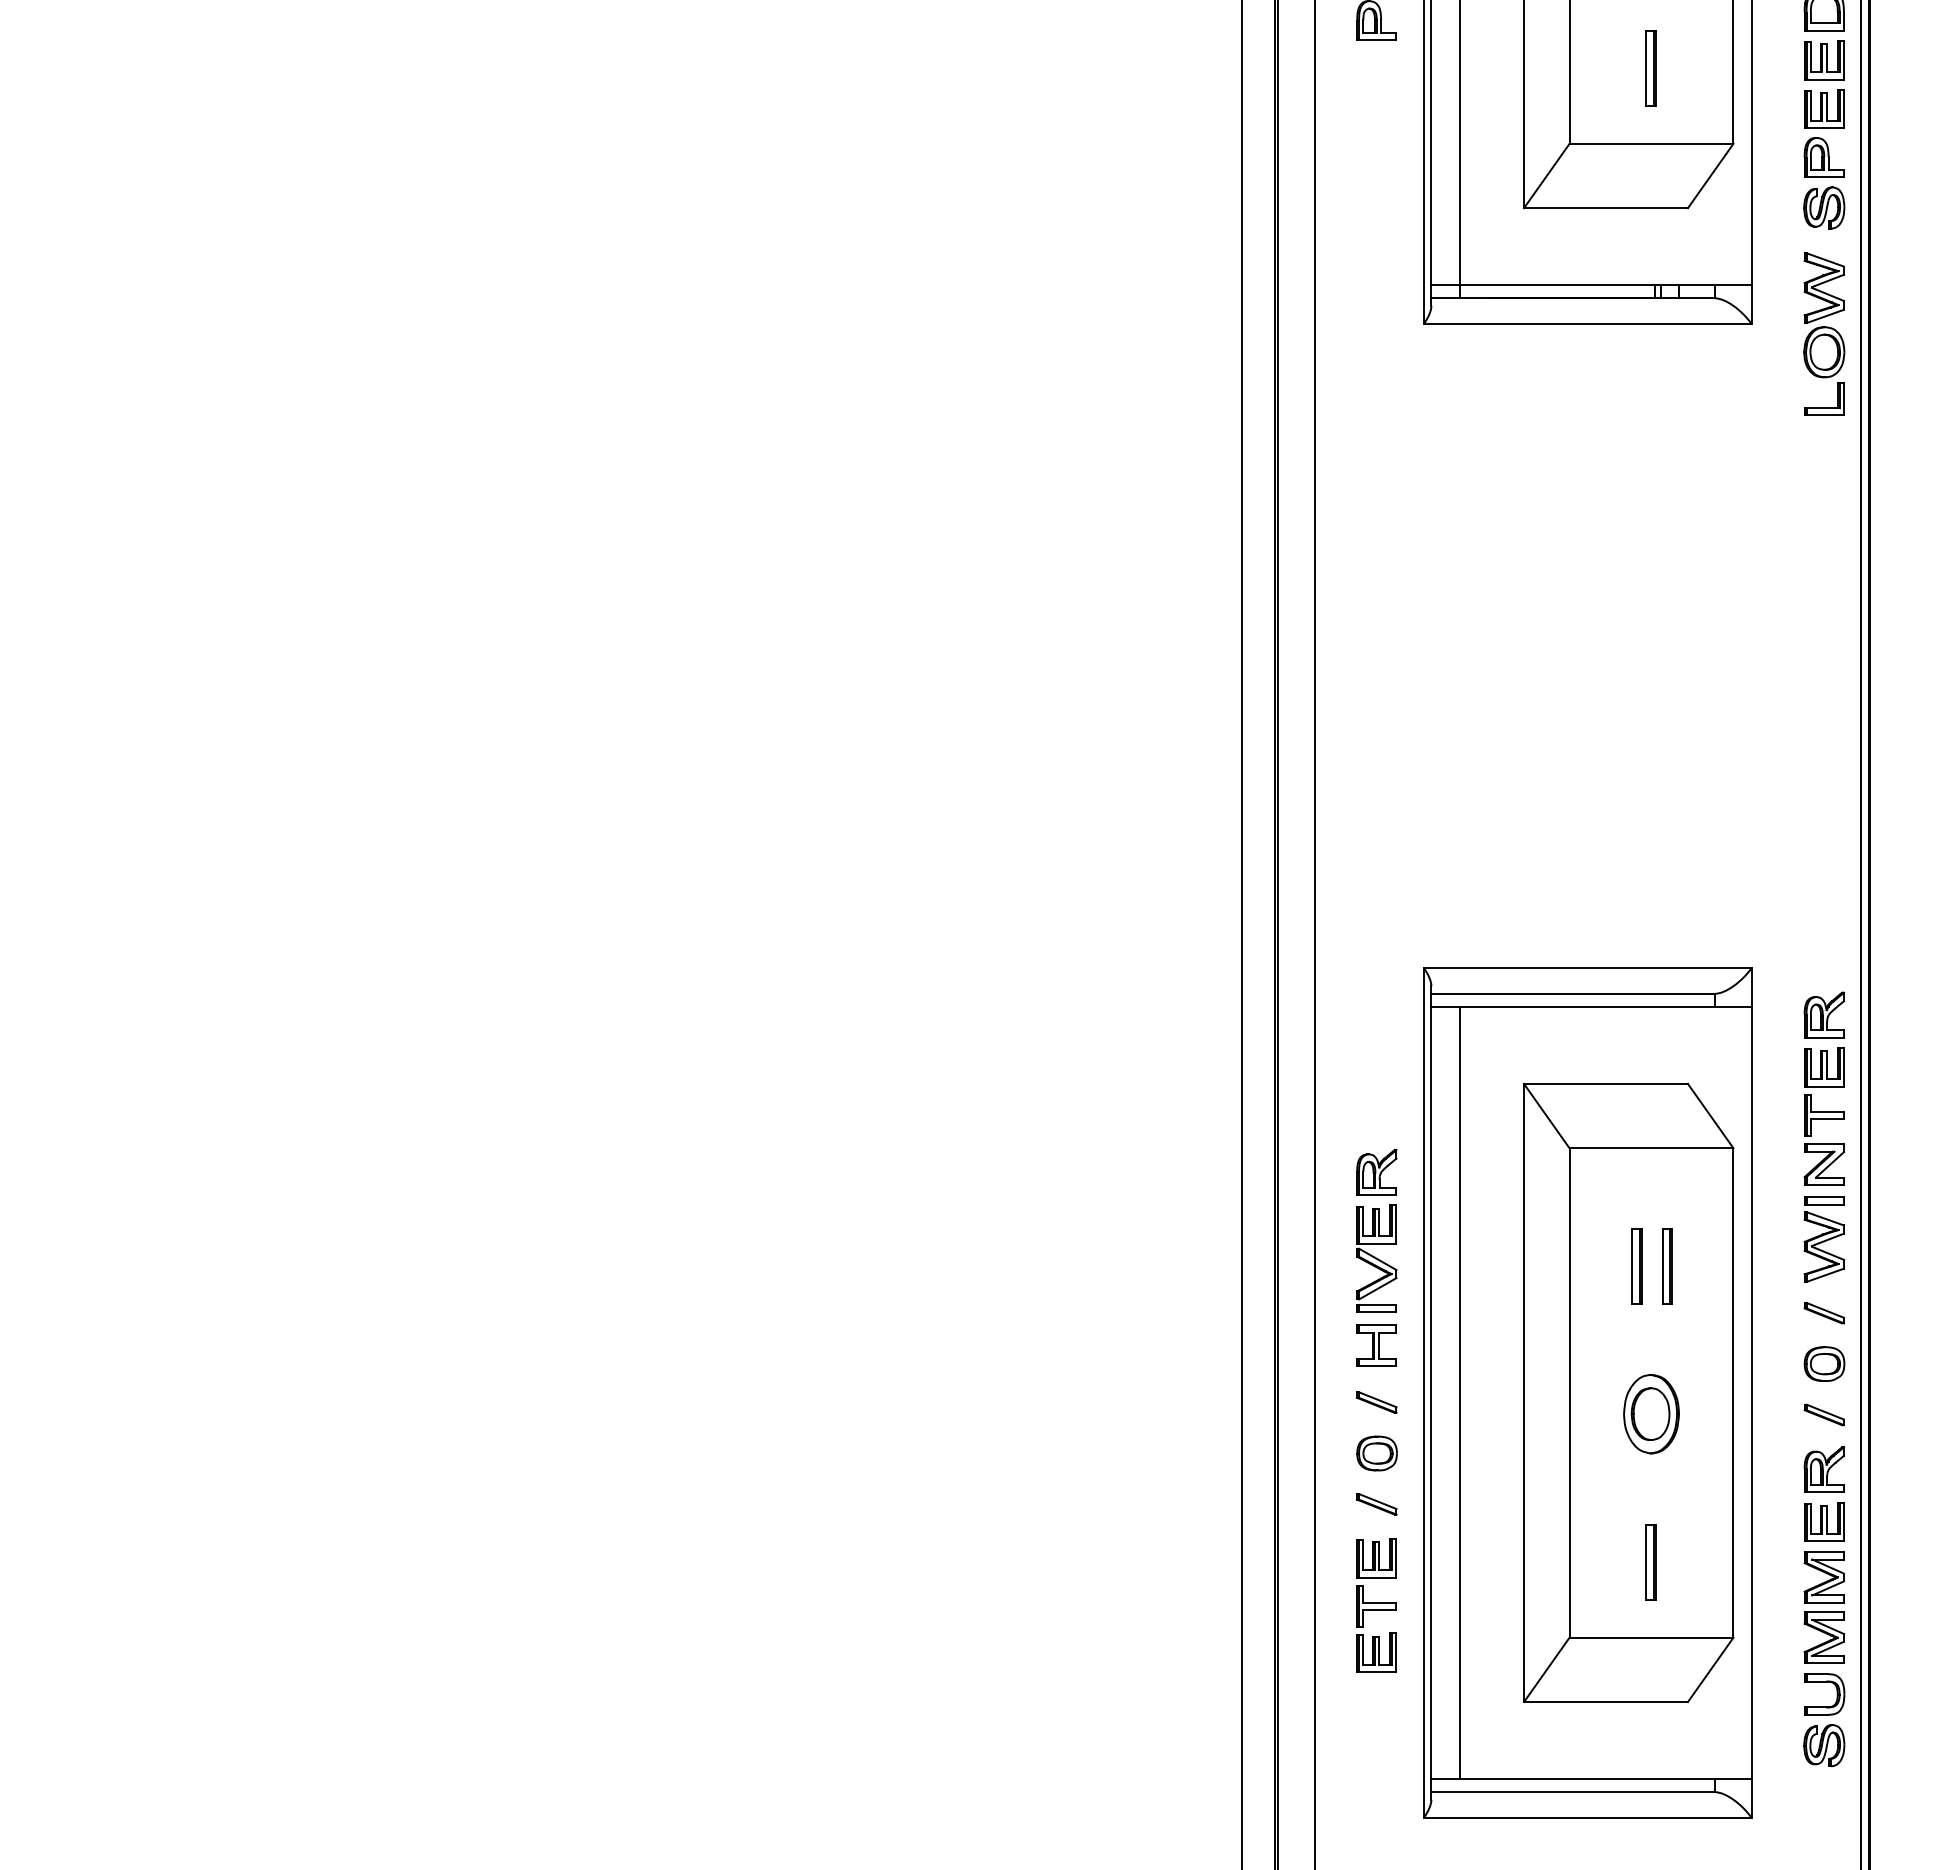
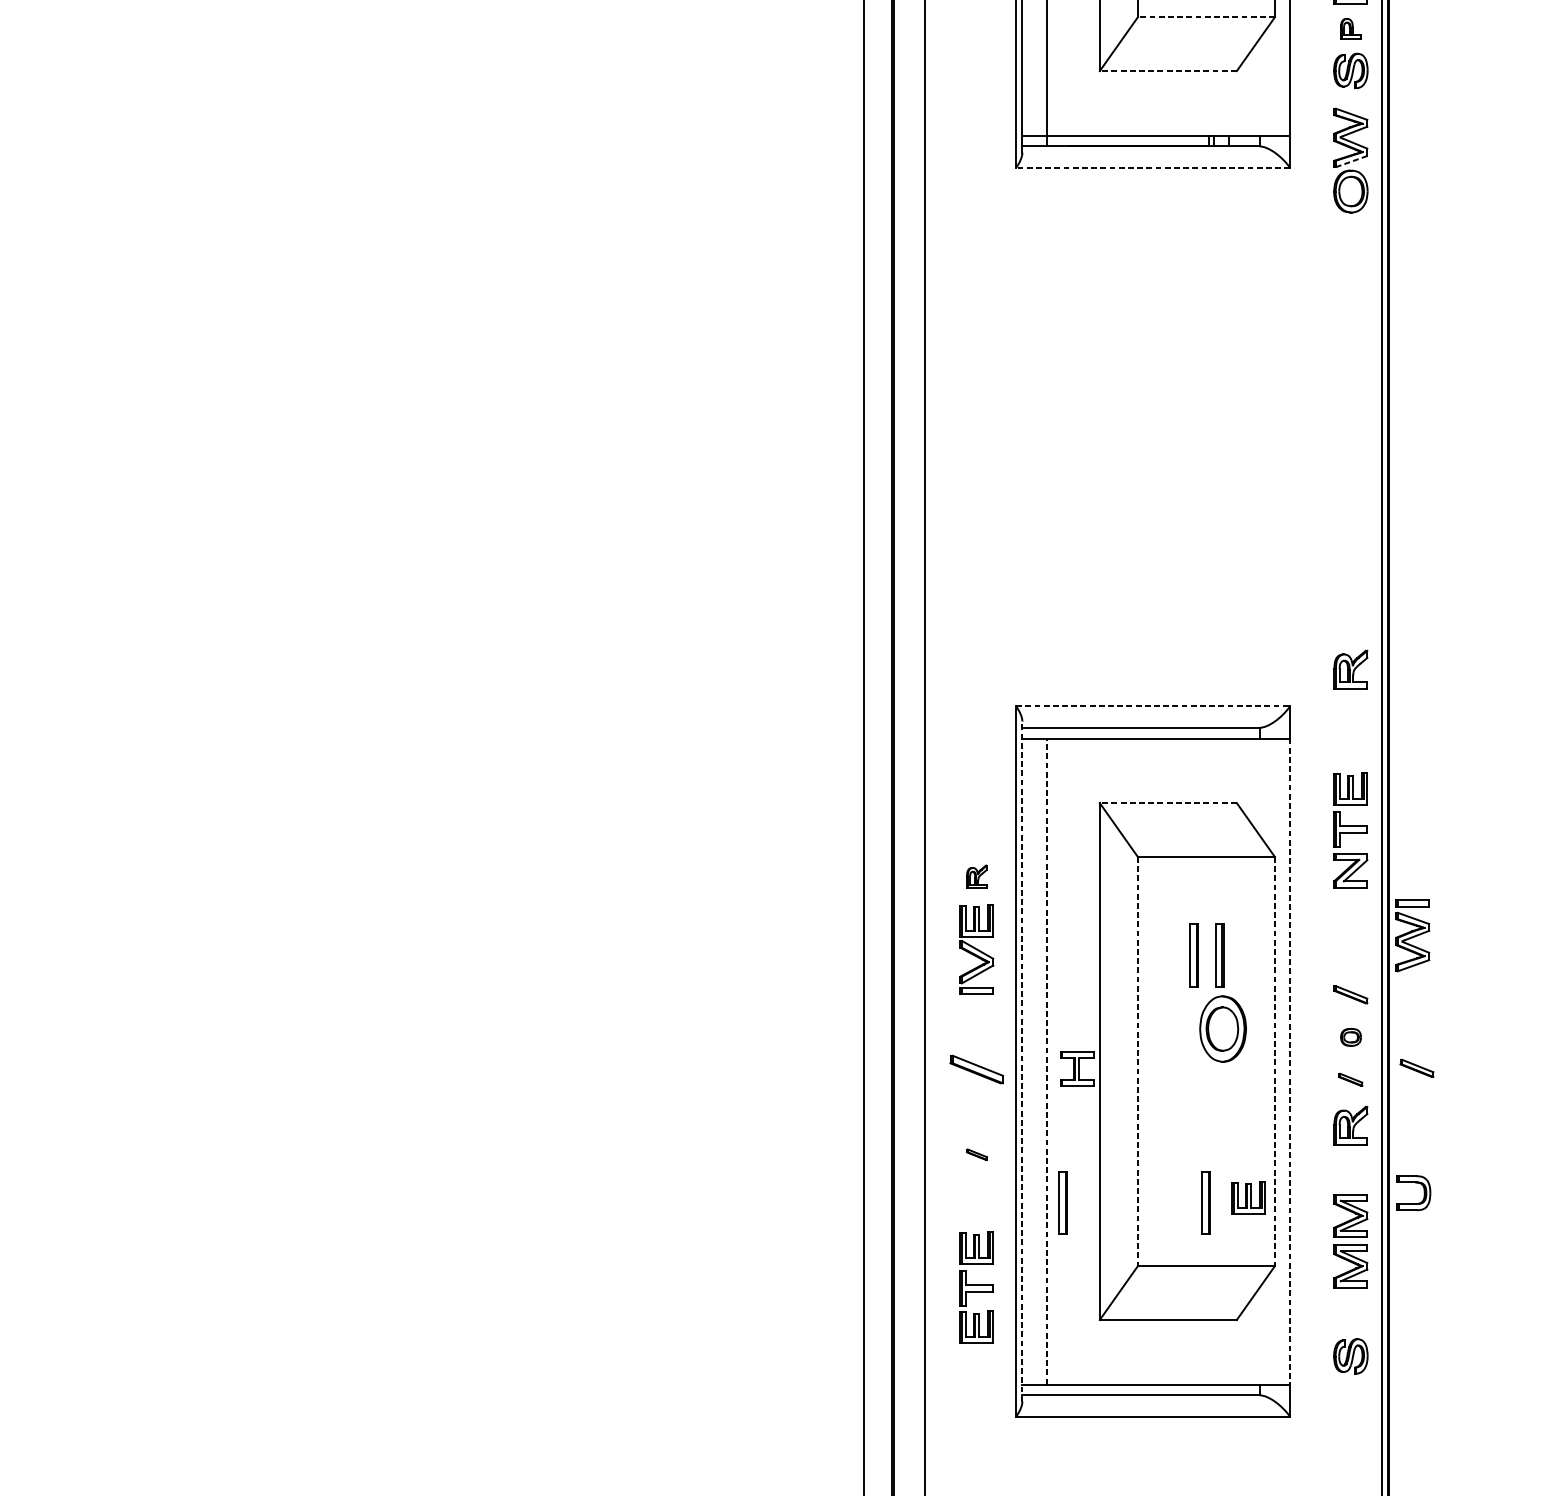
line: (1651, 143) -> (1206, 16), solid -> dashed
part: (1823, 157) -> (1350, 28), size x0.6
line: (1605, 208) -> (1167, 71), solid -> dashed
line: (1825, 316) -> (1351, 161), solid -> dashed
line: (1587, 324) -> (1152, 168), solid -> dashed
part: (1824, 407) -> (1351, 237), removed
line: (1587, 968) -> (1152, 706), solid -> dashed
part: (1823, 1014) -> (1350, 669), moved
line: (1605, 1083) -> (1167, 802), solid -> dashed
part: (1376, 1171) -> (976, 876), size x0.6
part: (1823, 1239) -> (1412, 935), moved
part: (1376, 1345) -> (1076, 1068), moved
part: (1824, 1363) -> (1351, 1036), size x0.6
line: (1431, 1392) -> (1022, 1061), solid -> dashed
line: (1460, 1392) -> (1046, 1061), solid -> dashed
line: (1569, 1392) -> (1137, 1061), solid -> dashed
line: (1733, 1392) -> (1274, 1061), solid -> dashed
line: (1751, 1393) -> (1290, 1061), solid -> dashed
part: (1902, 1400) -> (1416, 1067), added
part: (1376, 1402) -> (976, 1069), size x1.6
part: (1651, 1414) -> (1223, 1029), moved
part: (1823, 1414) -> (1350, 1079), size x0.7
part: (1376, 1453) -> (976, 1112), removed
part: (1376, 1504) -> (976, 1154), size x0.6
part: (1824, 1521) -> (1249, 1197), moved
part: (1479, 1562) -> (1062, 1203), added
part: (1376, 1605) -> (976, 1287), moved
part: (1824, 1682) -> (1413, 1183), moved

